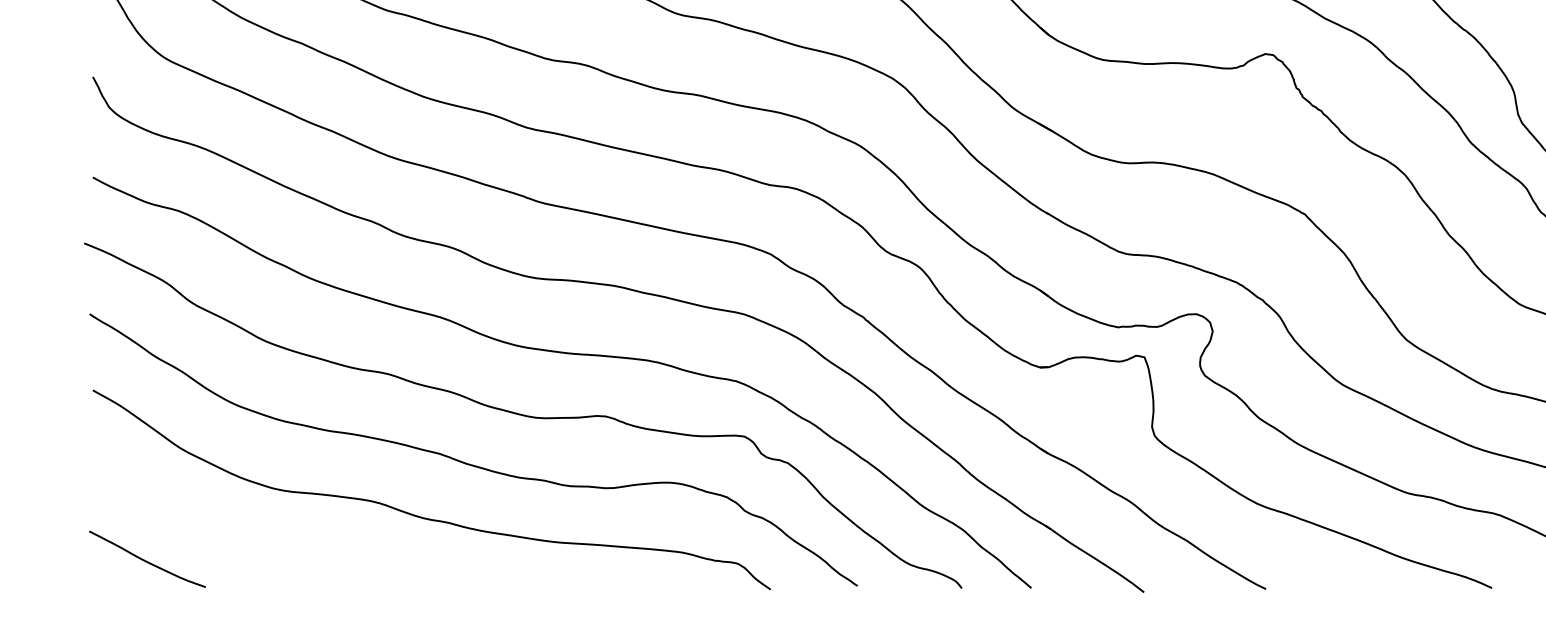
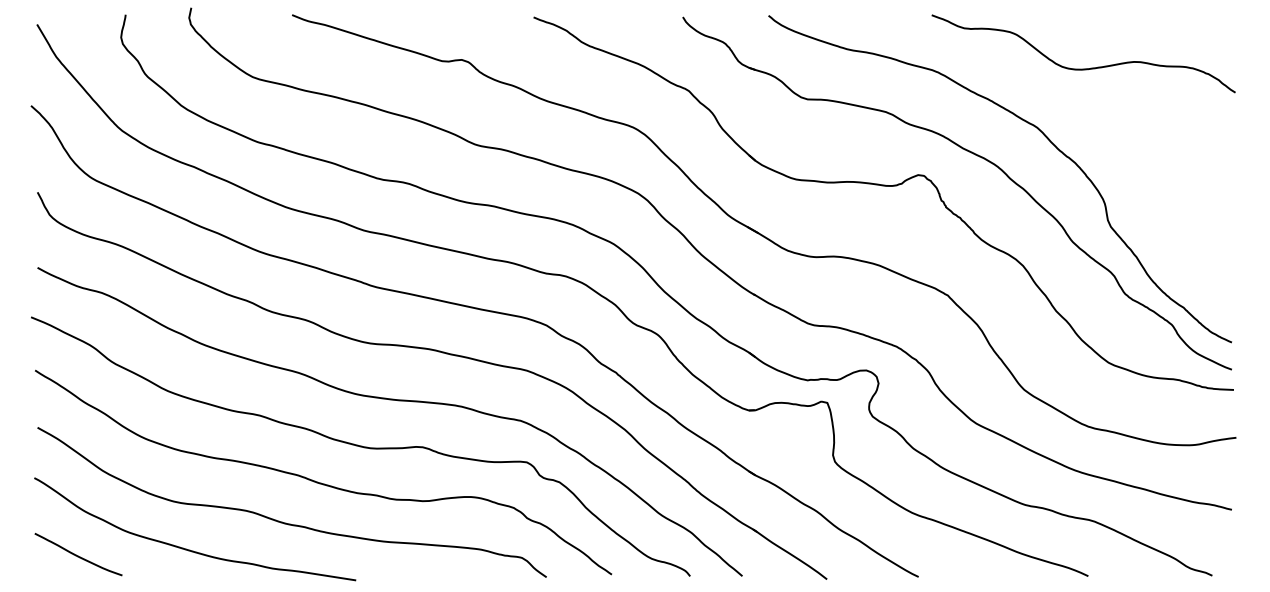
curve: (296, 552) -> (190, 549), added

